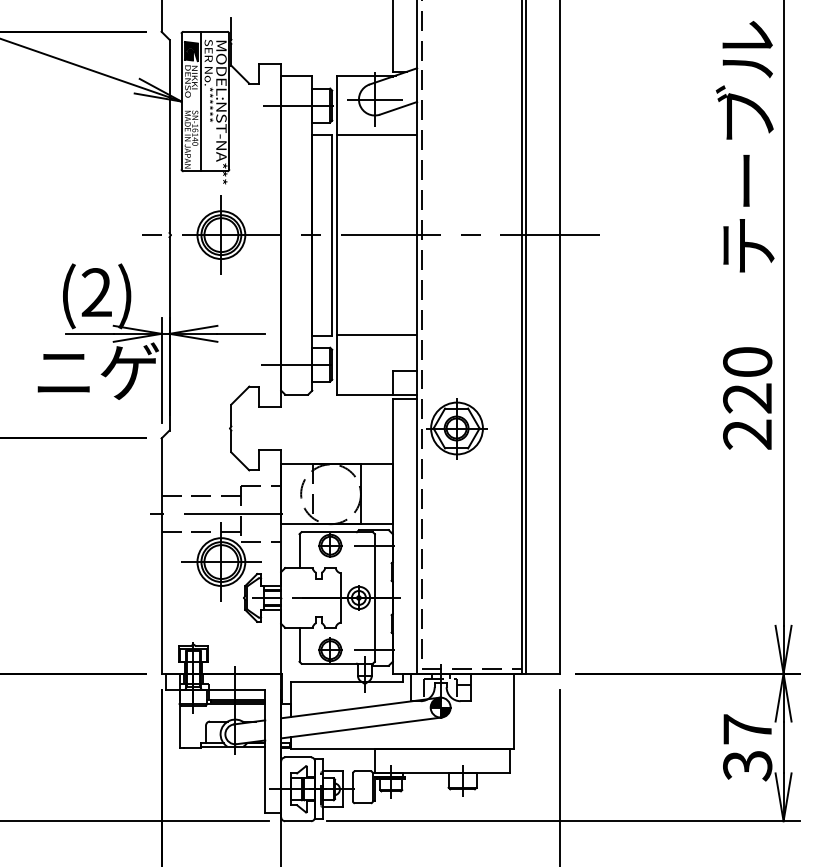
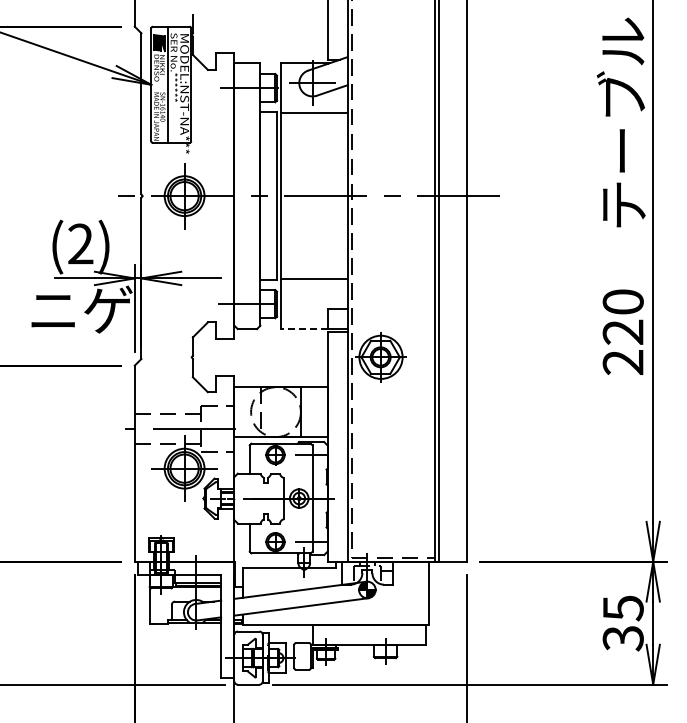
line: (364, 395) -> (303, 329), solid -> dashed
text: (747, 729) -> (623, 608), 37 -> 35

